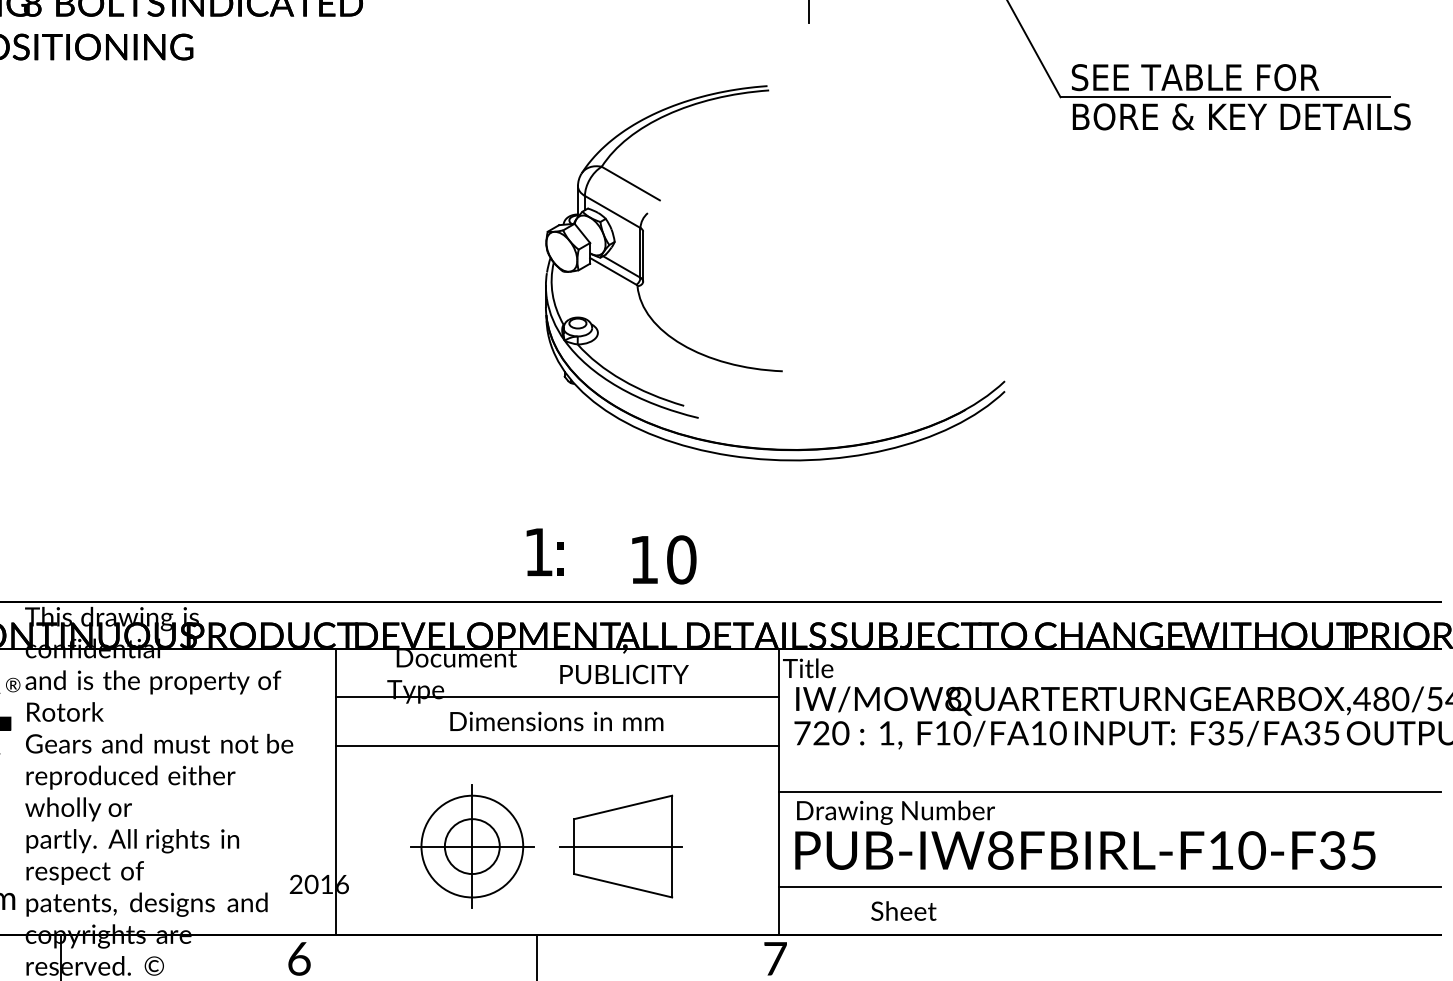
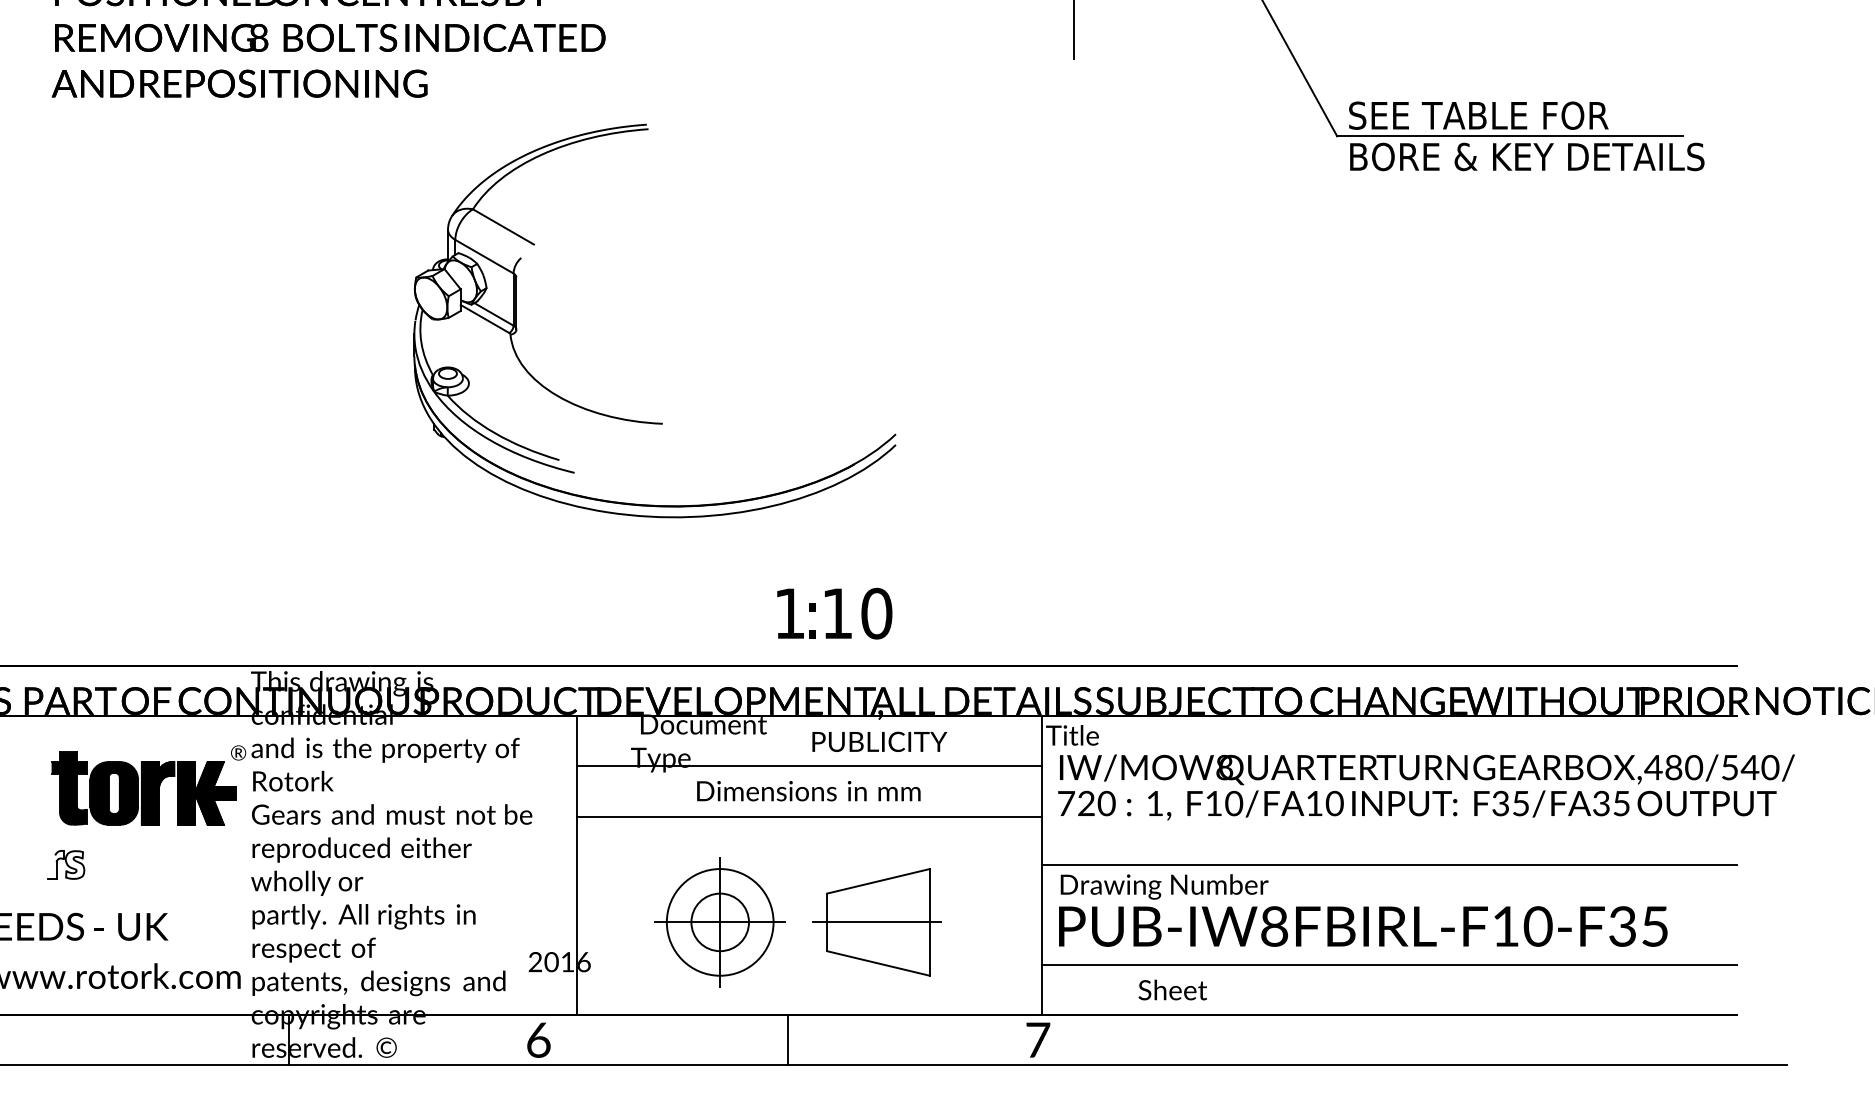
part: (769, 369) -> (648, 421), moved
text: (664, 559) -> (858, 613), moved

